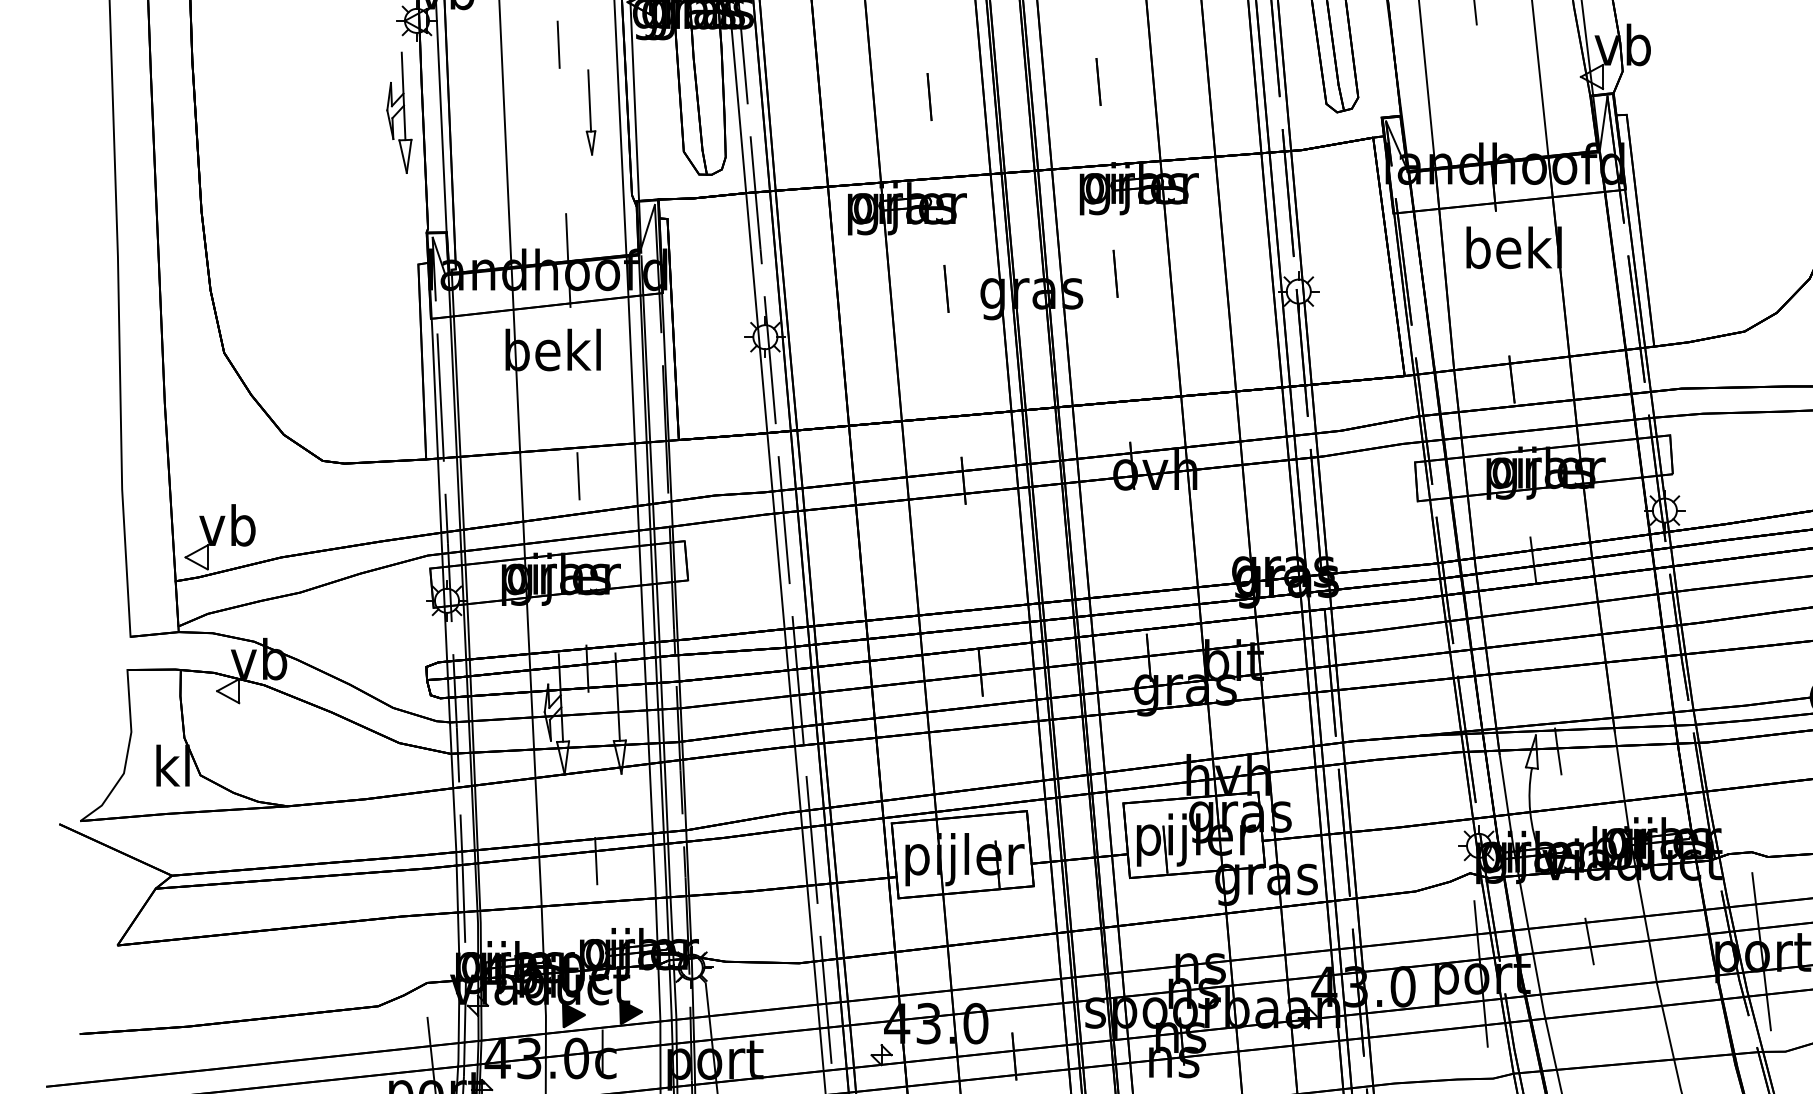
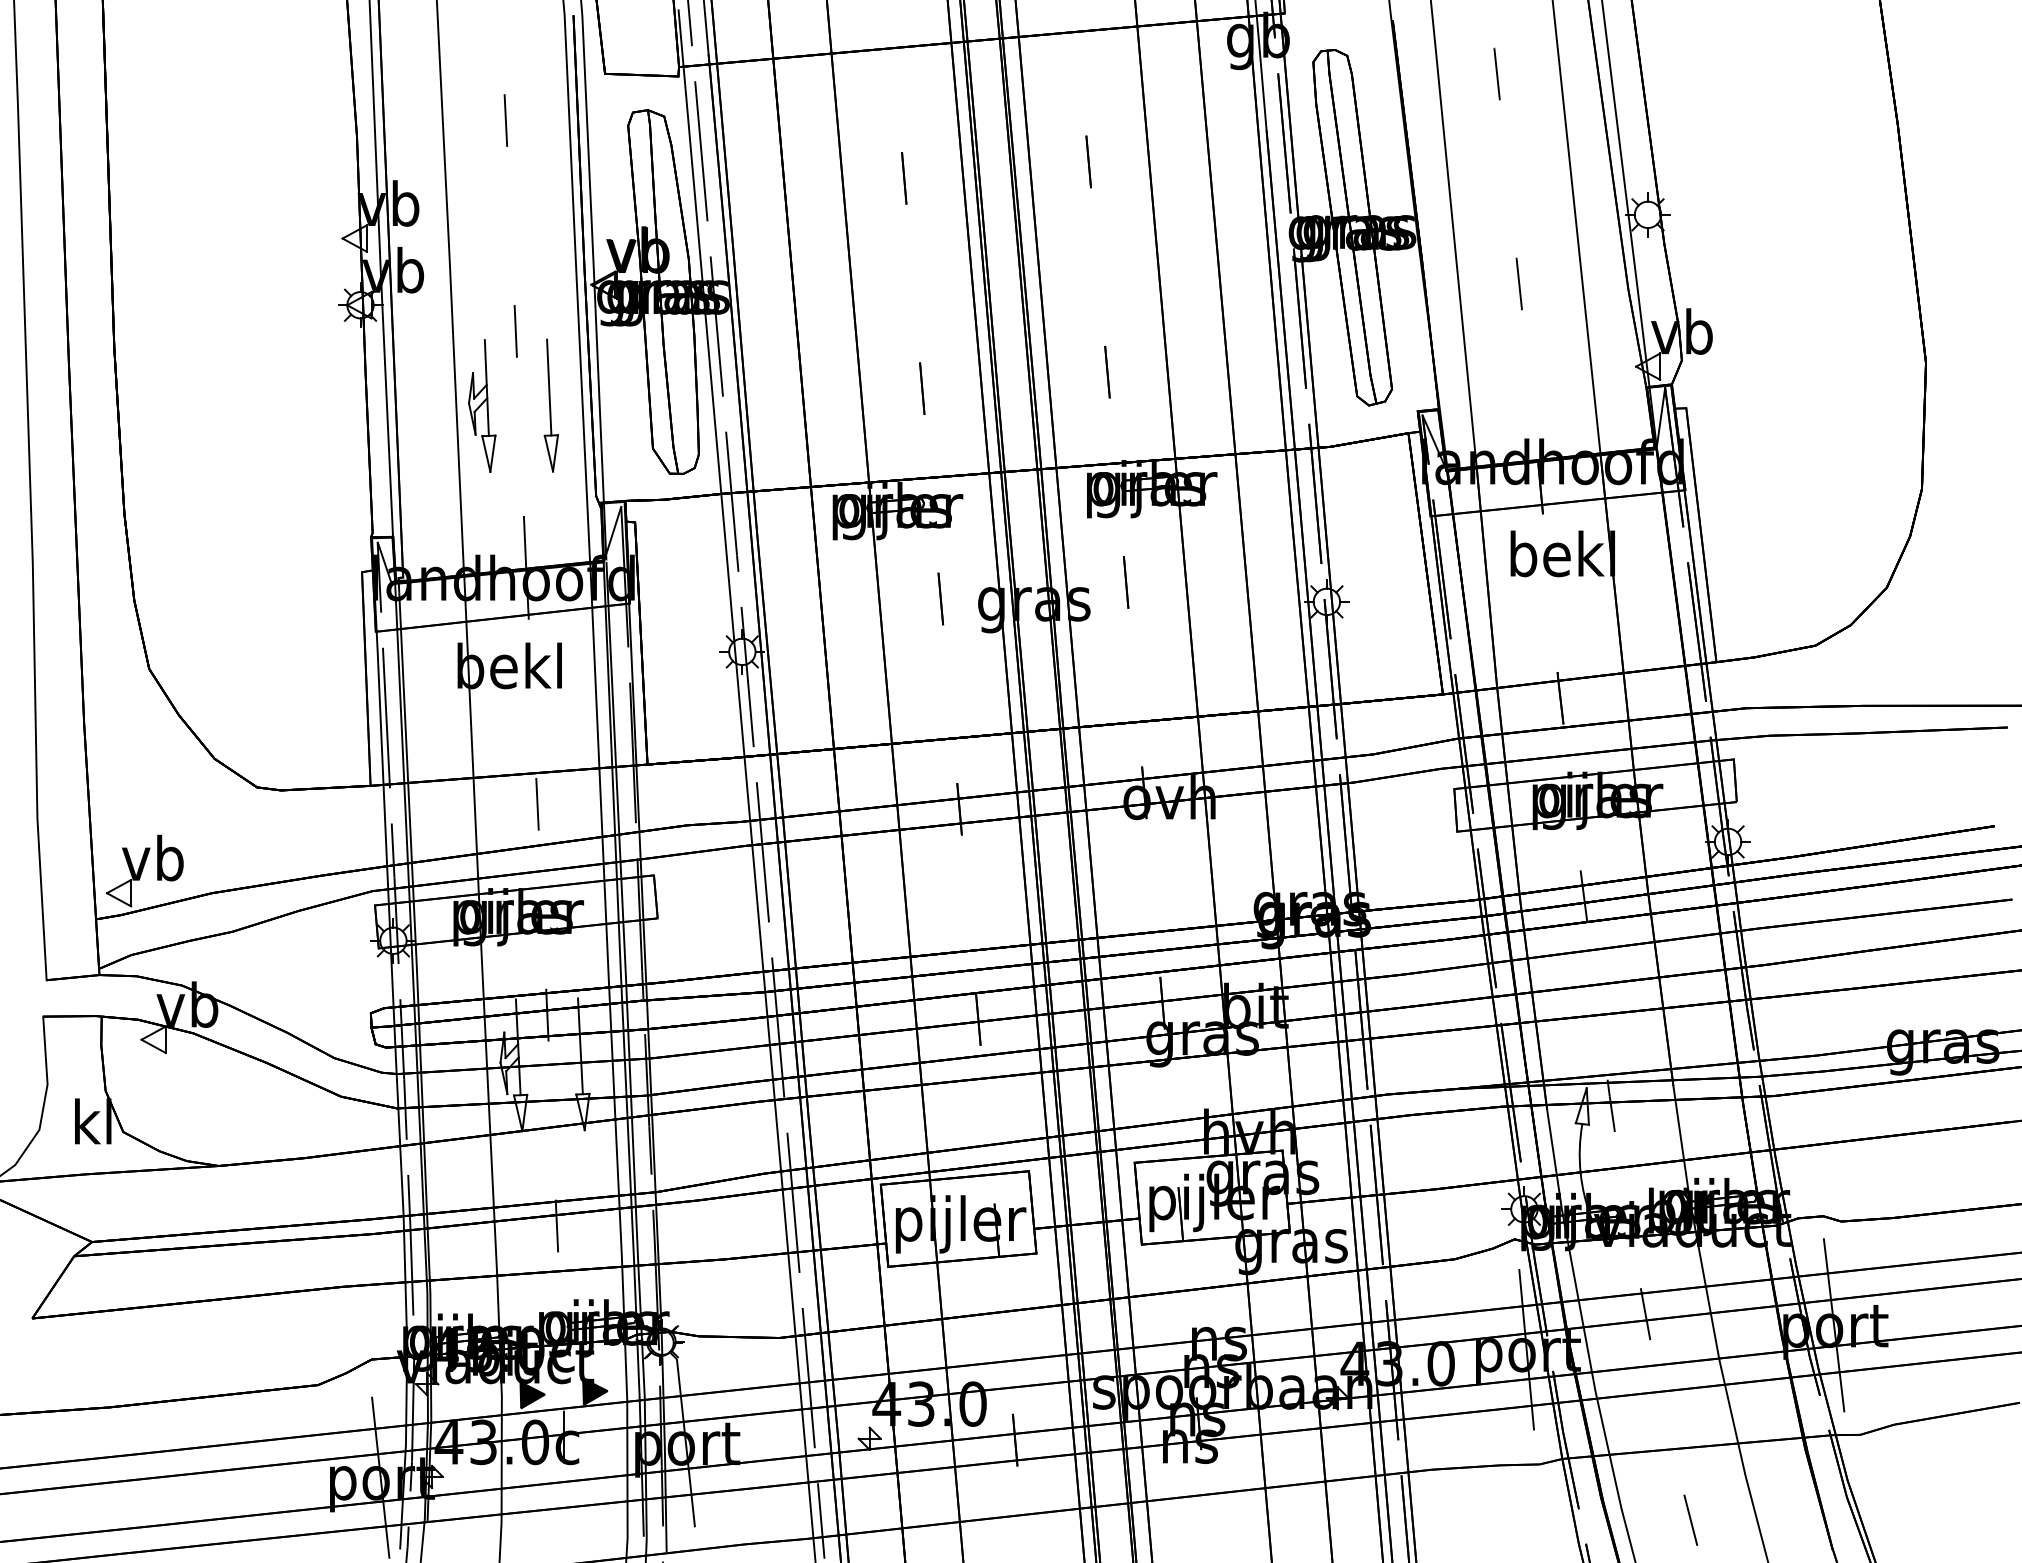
part: (399, 112) -> (482, 405), moved
part: (590, 112) -> (550, 405), size x1.43

